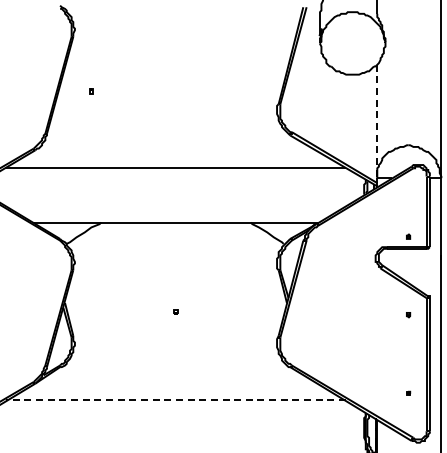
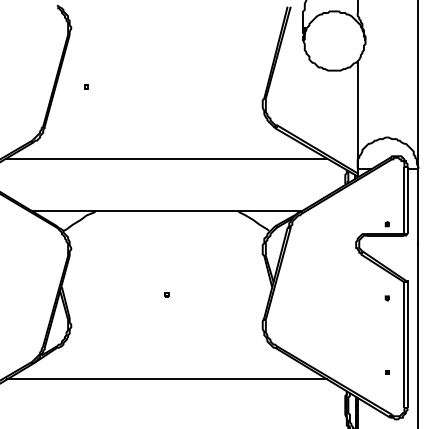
line: (377, 121) -> (357, 115), dashed -> solid
line: (175, 399) -> (166, 378), dashed -> solid

